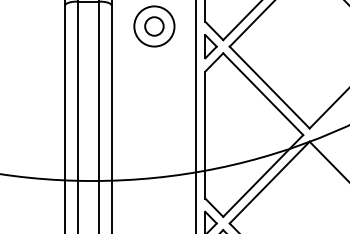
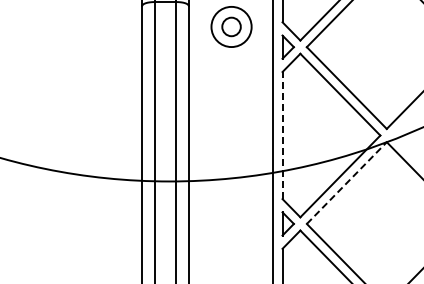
line: (205, 135) -> (282, 135), solid -> dashed
line: (270, 182) -> (347, 182), solid -> dashed

